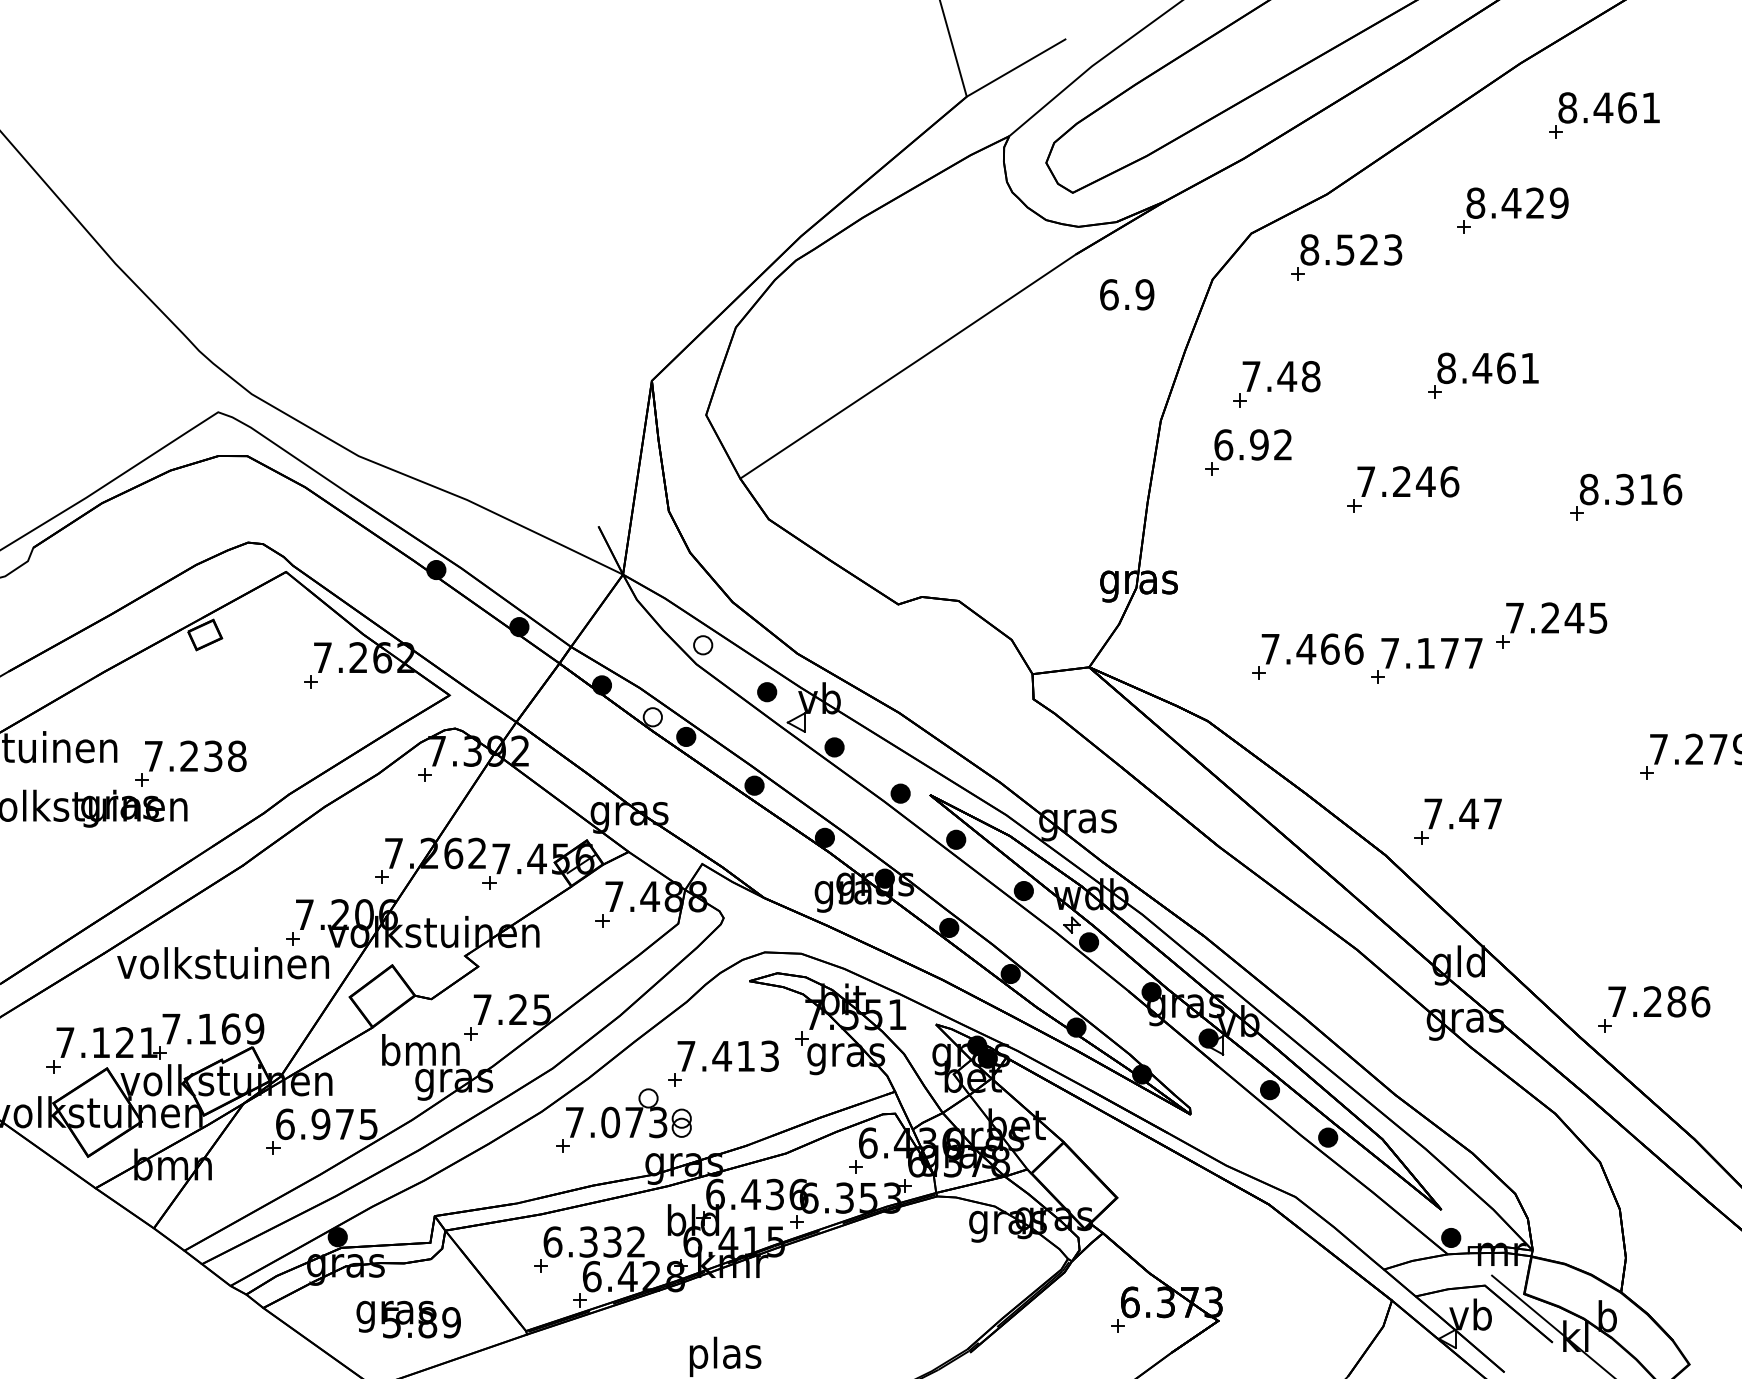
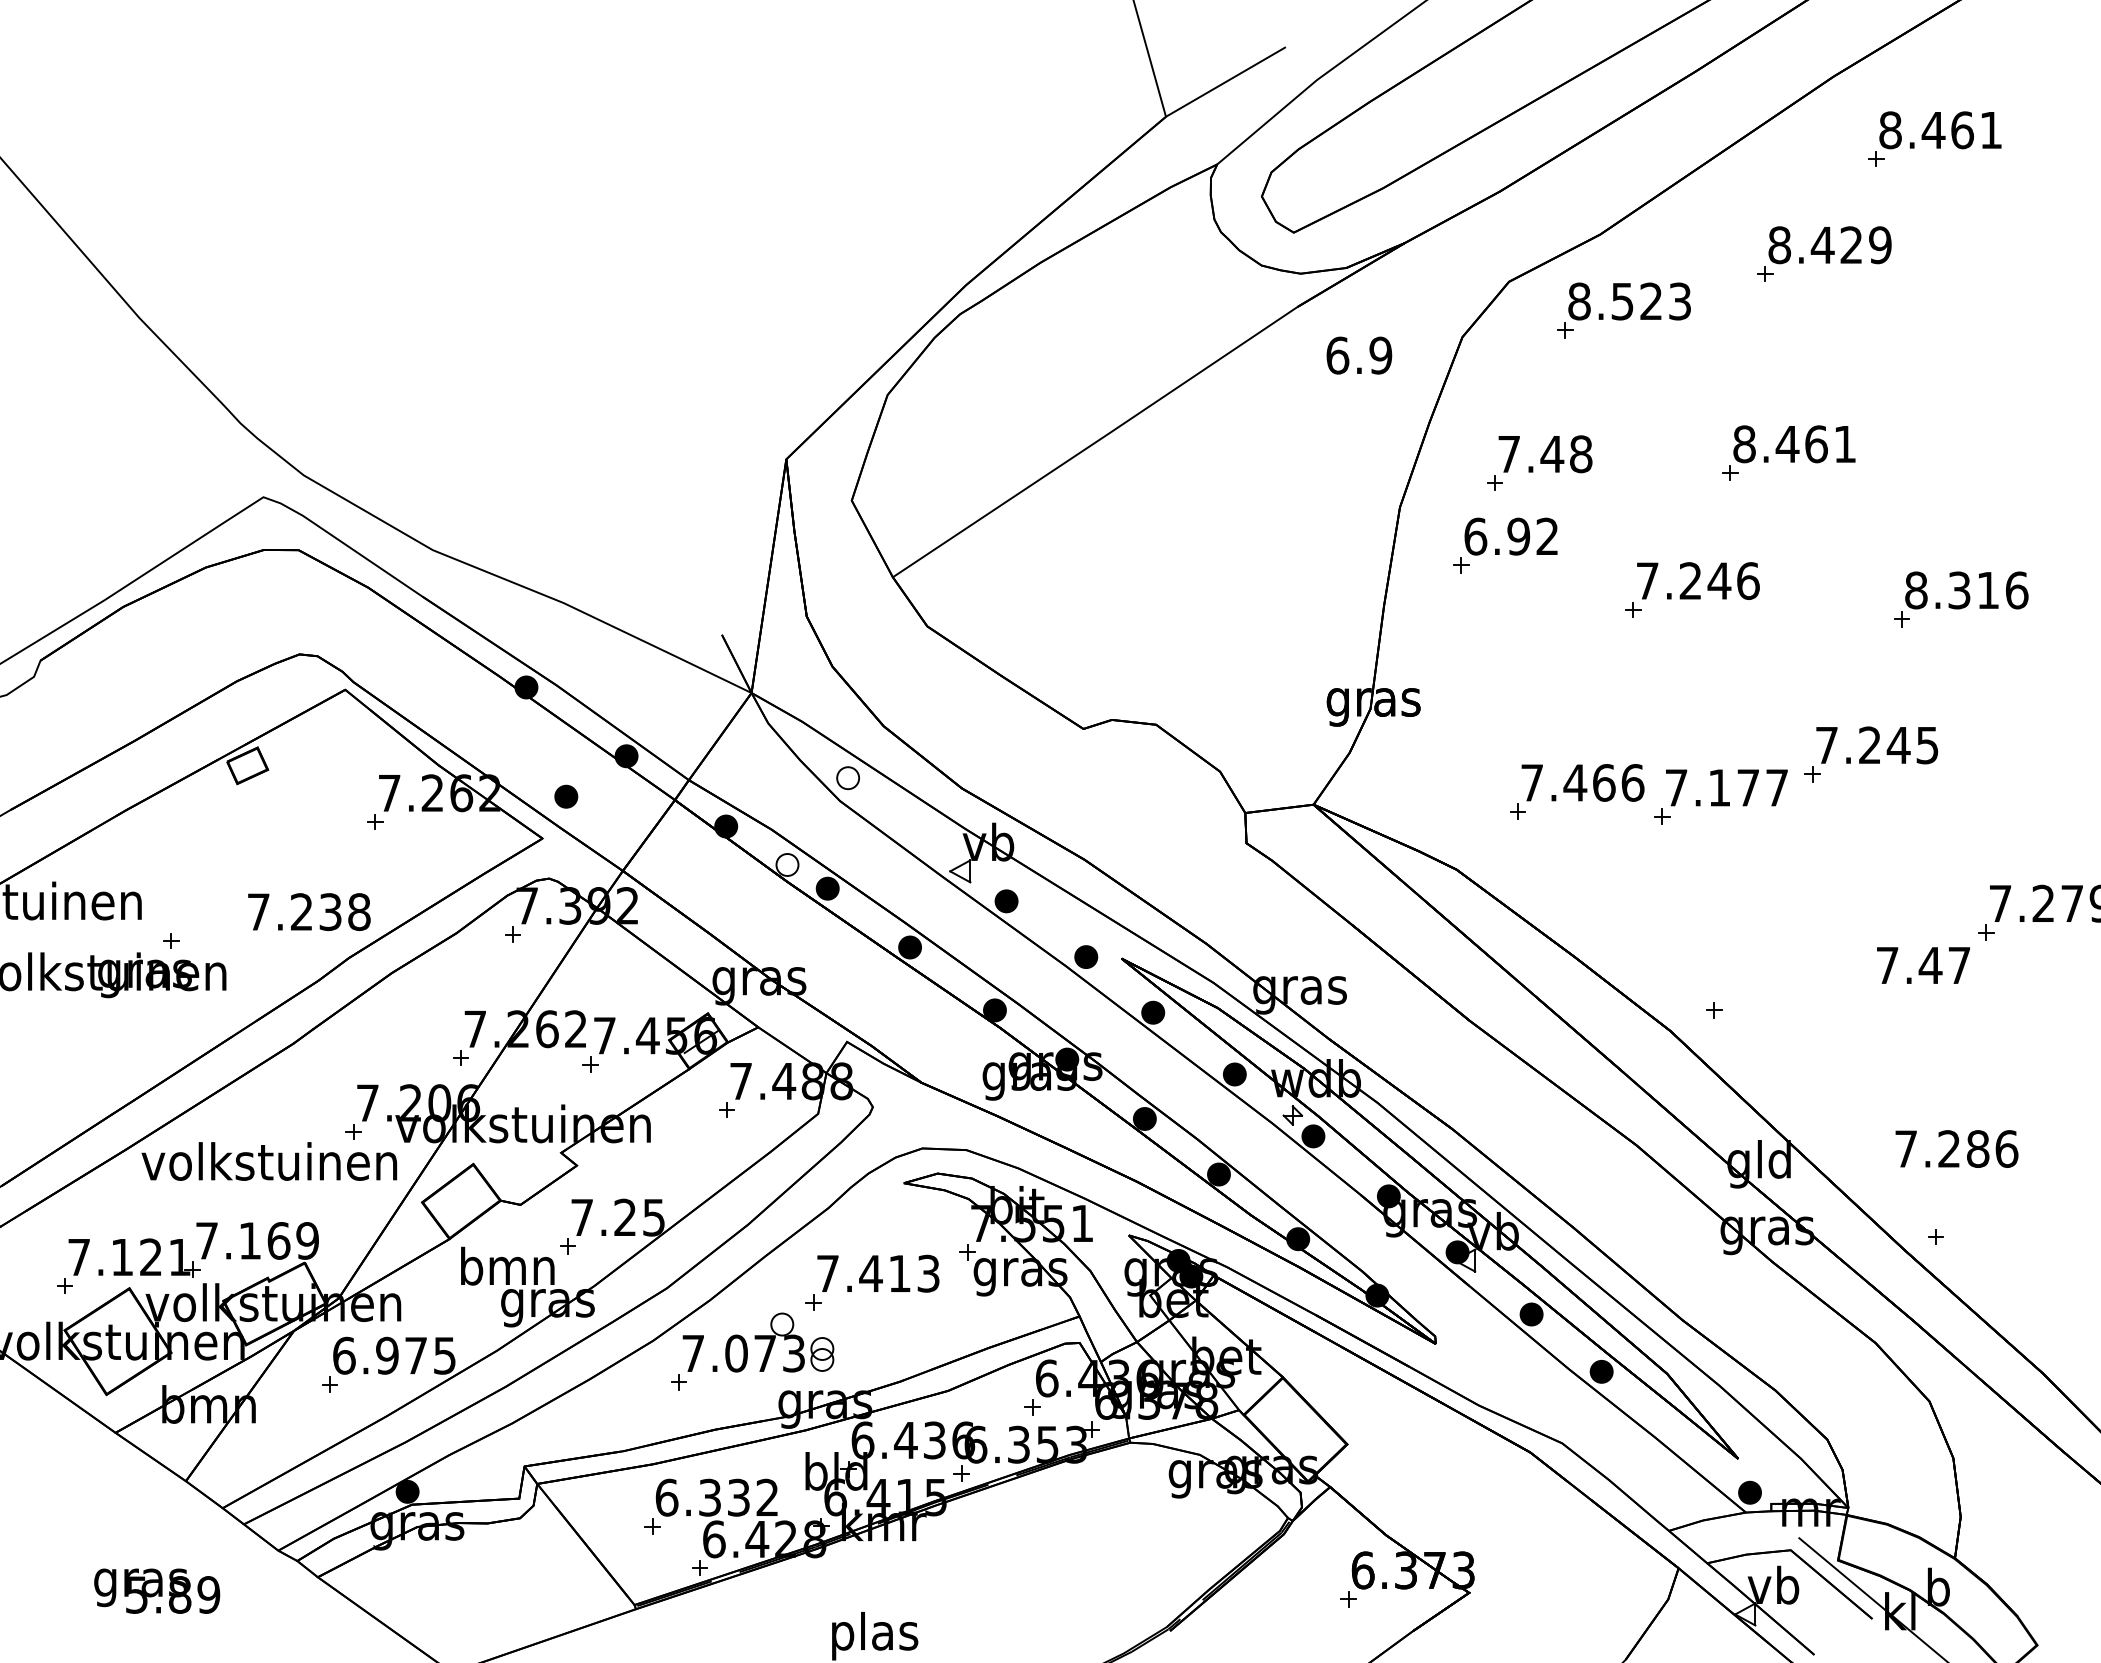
part: (767, 691) -> (566, 796), moved
text: (195, 755) -> (309, 911), moved
text: (1463, 813) -> (1923, 965), moved
text: (1658, 1001) -> (1956, 1148), moved
text: (409, 1319) -> (157, 1590), moved

